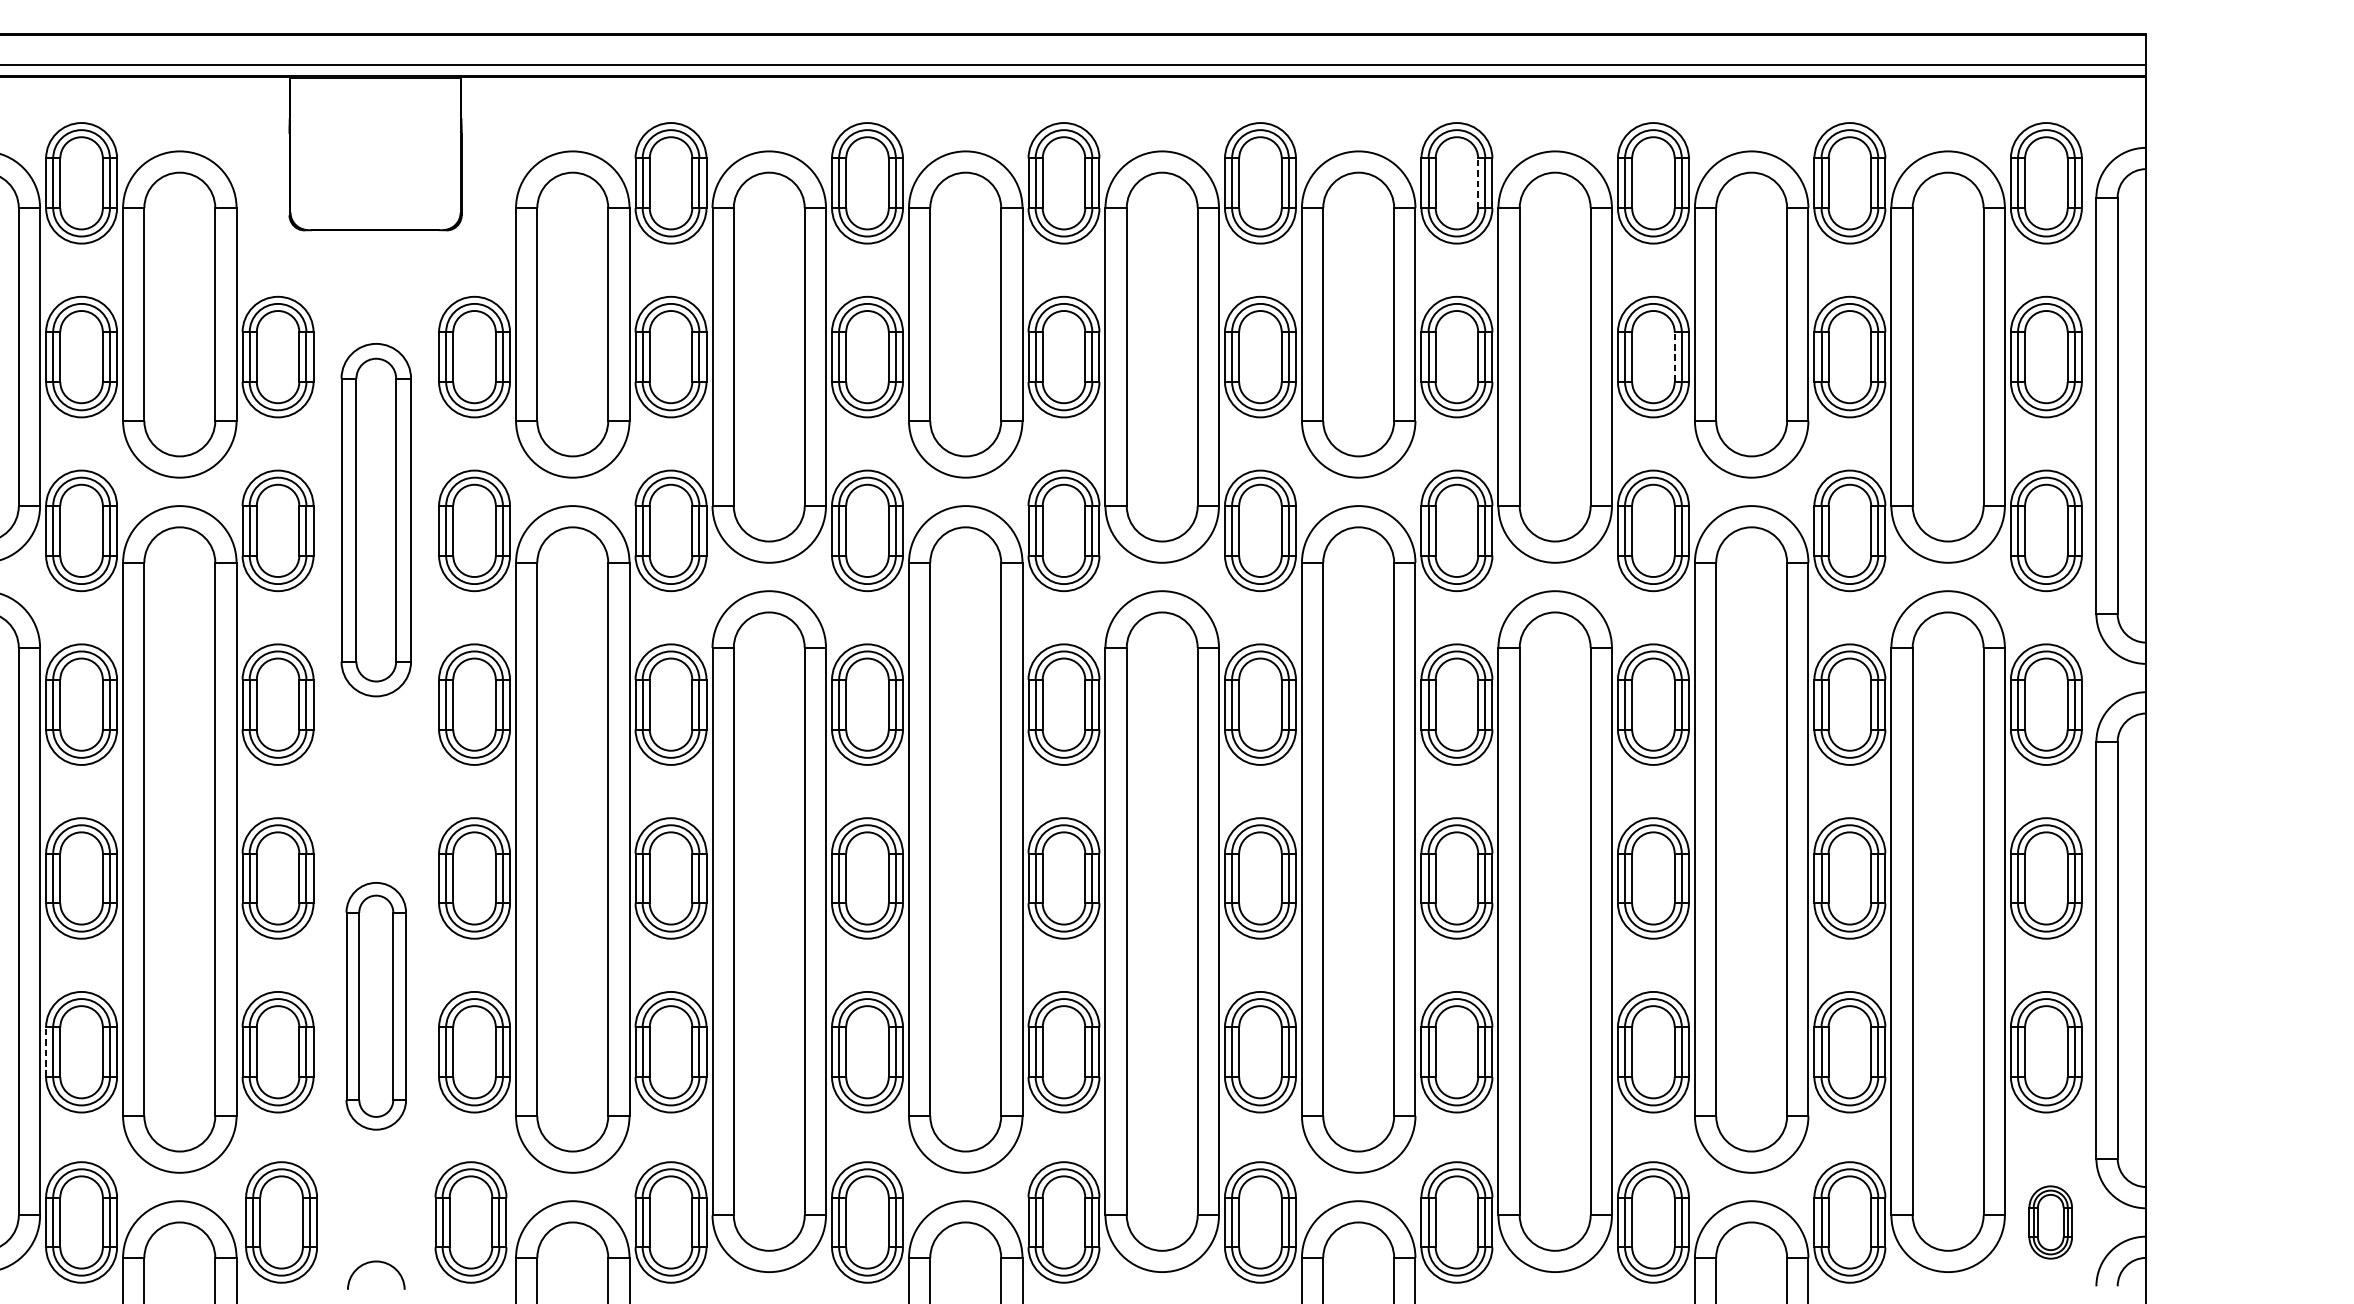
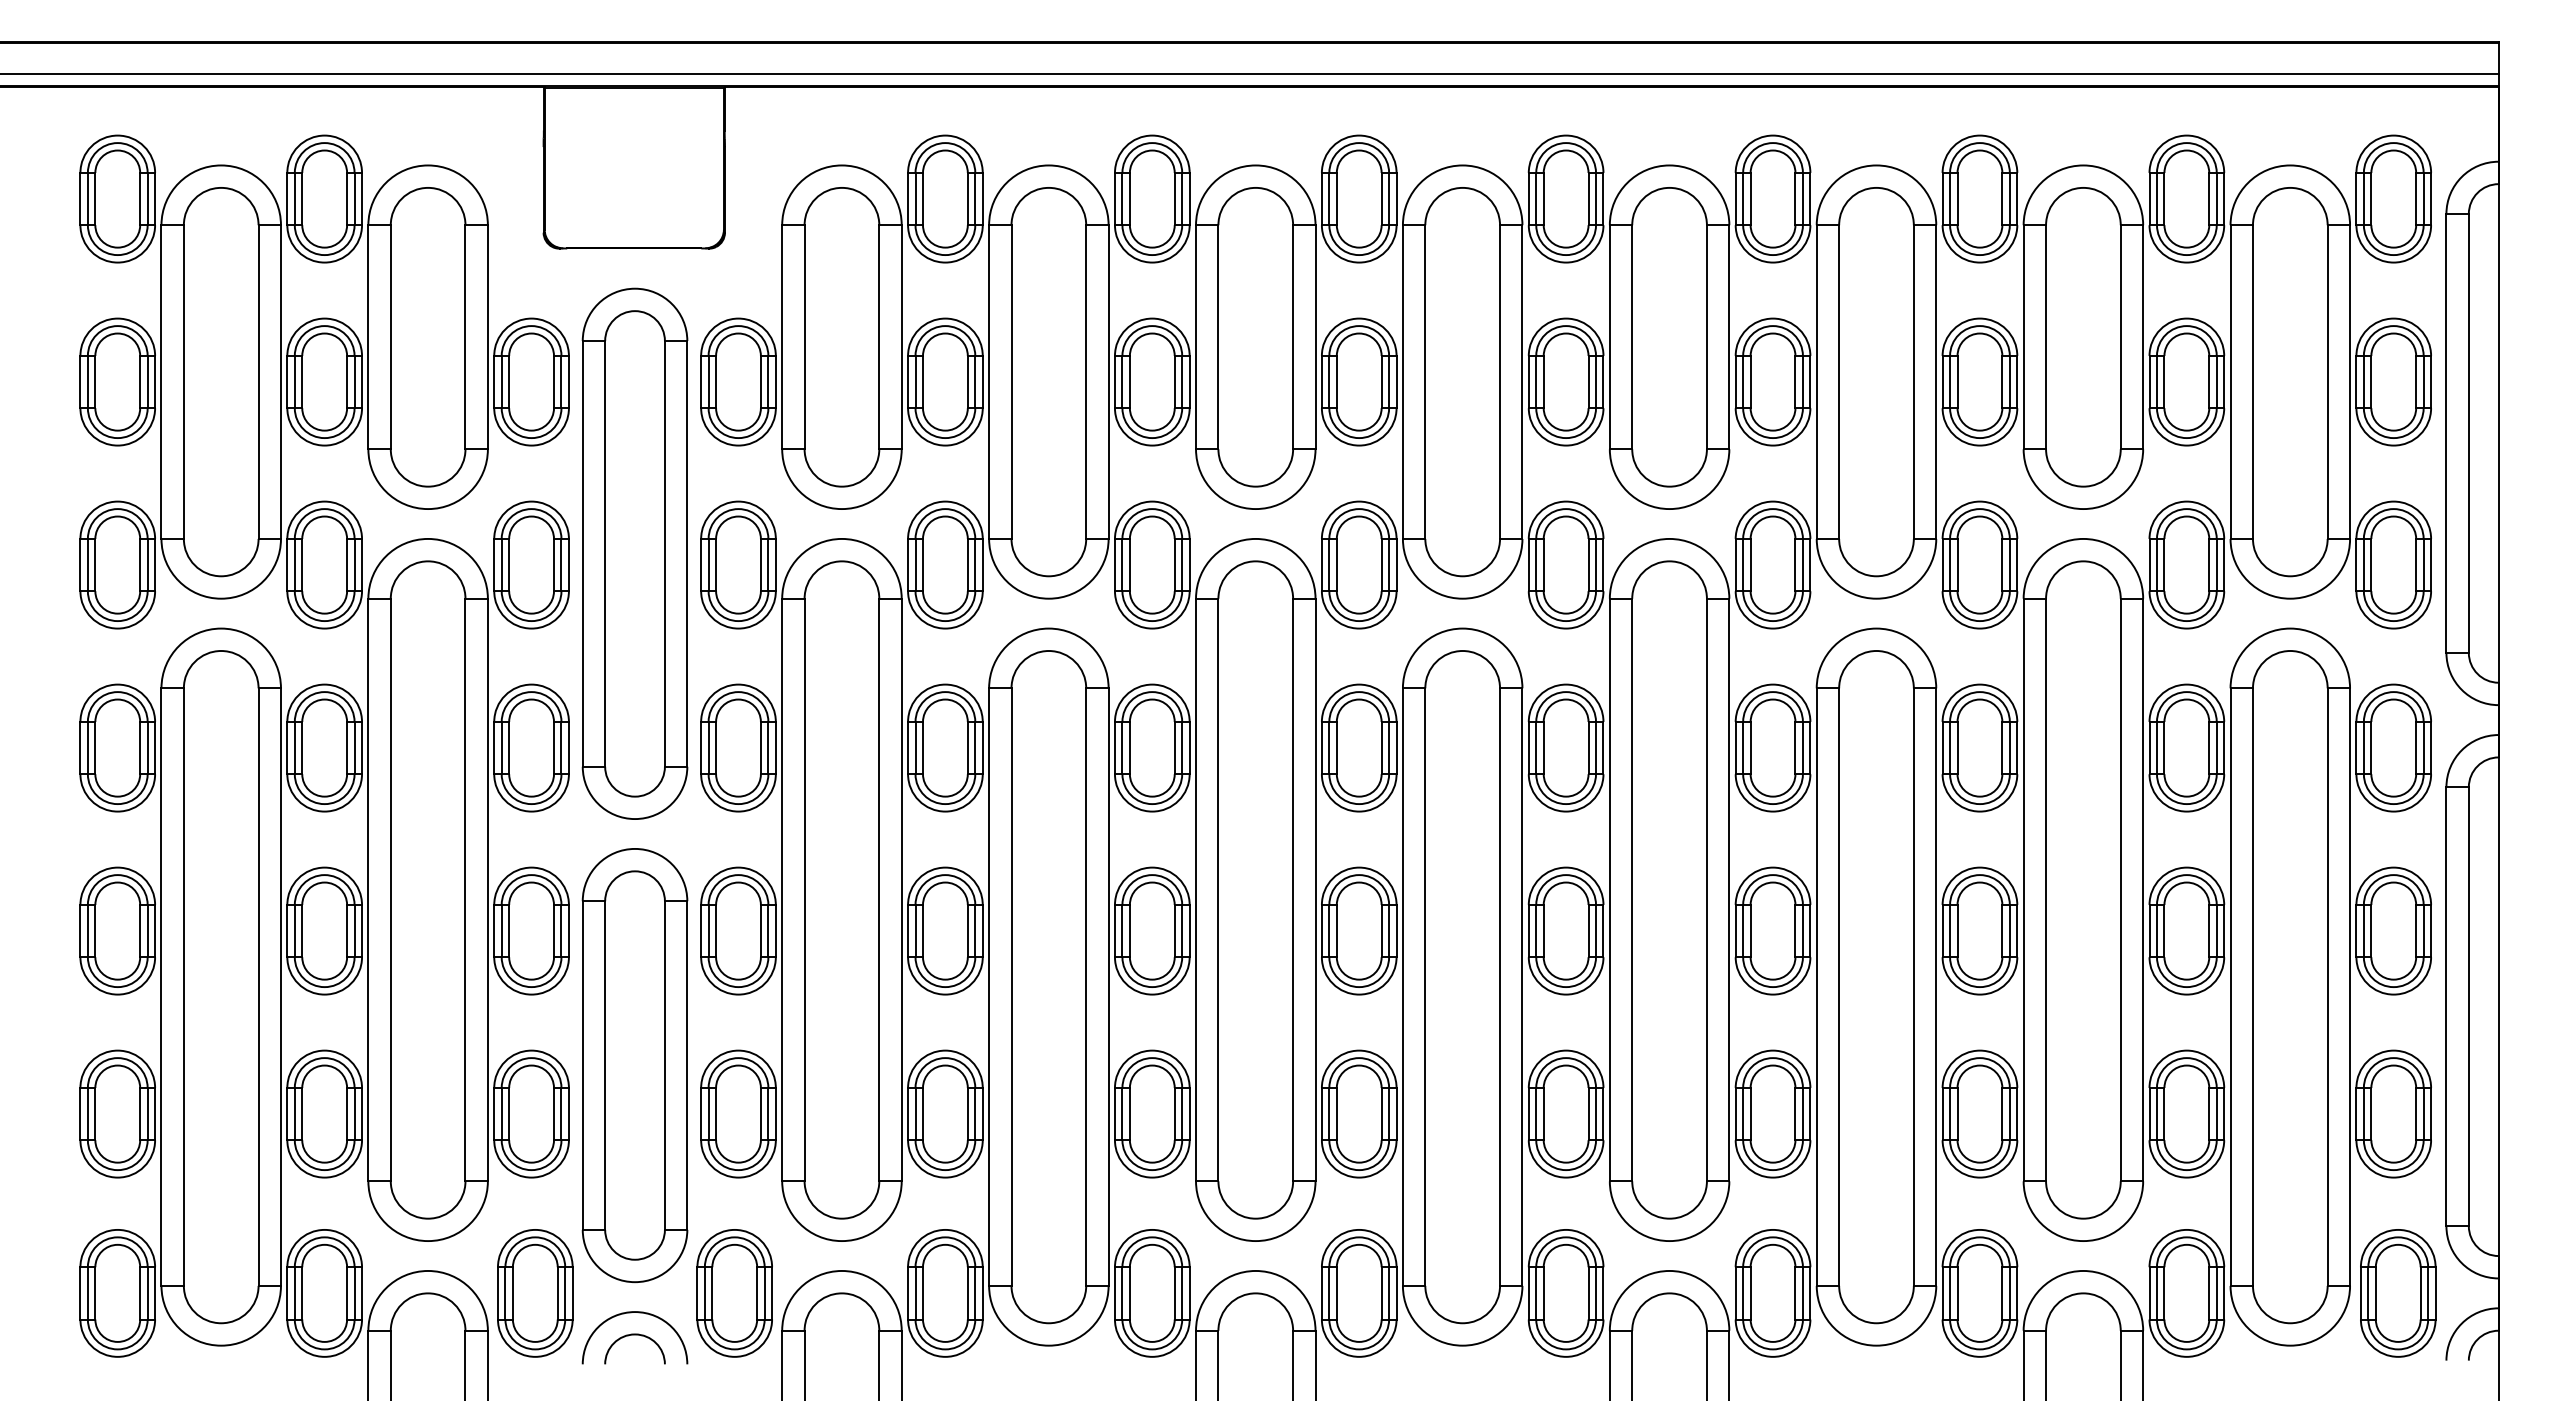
line: (1478, 182) -> (1795, 198), dashed -> solid
line: (1674, 356) -> (2002, 381), dashed -> solid
part: (375, 519) -> (634, 553), size x1.43
part: (375, 1006) -> (634, 1065), size x1.67
line: (46, 1051) -> (287, 1113), dashed -> solid
part: (2050, 1222) -> (2398, 1293), size x1.67
arc: (372, 1241) -> (631, 1313), added

